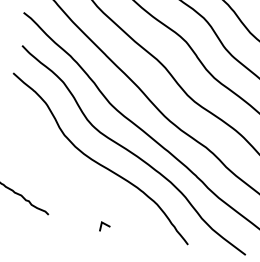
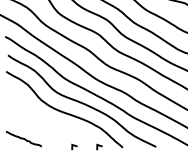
line: (148, 234) -> (99, 146), added

